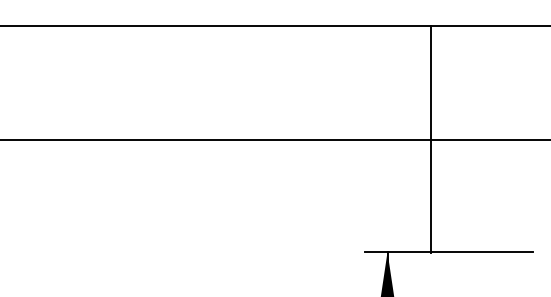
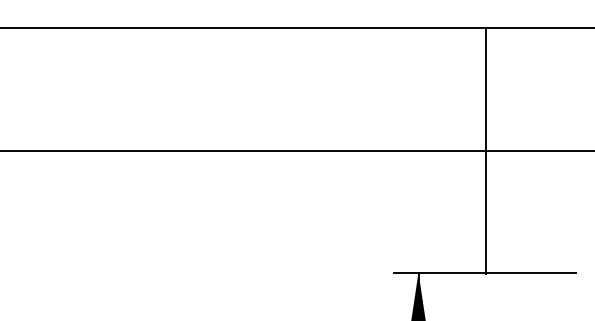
line: (431, 139) -> (485, 150), moved

